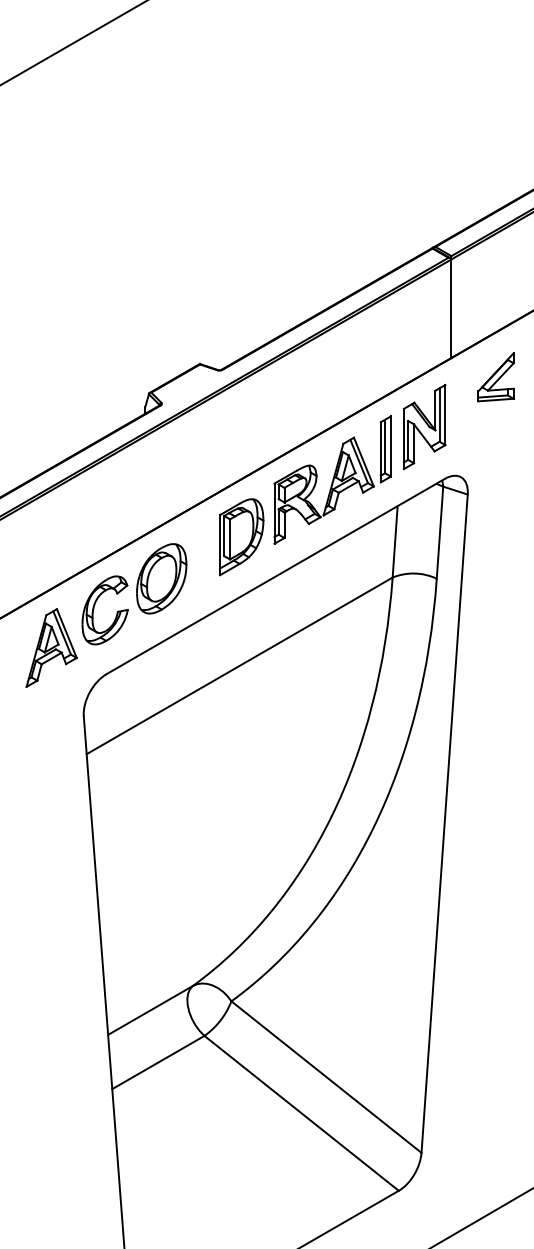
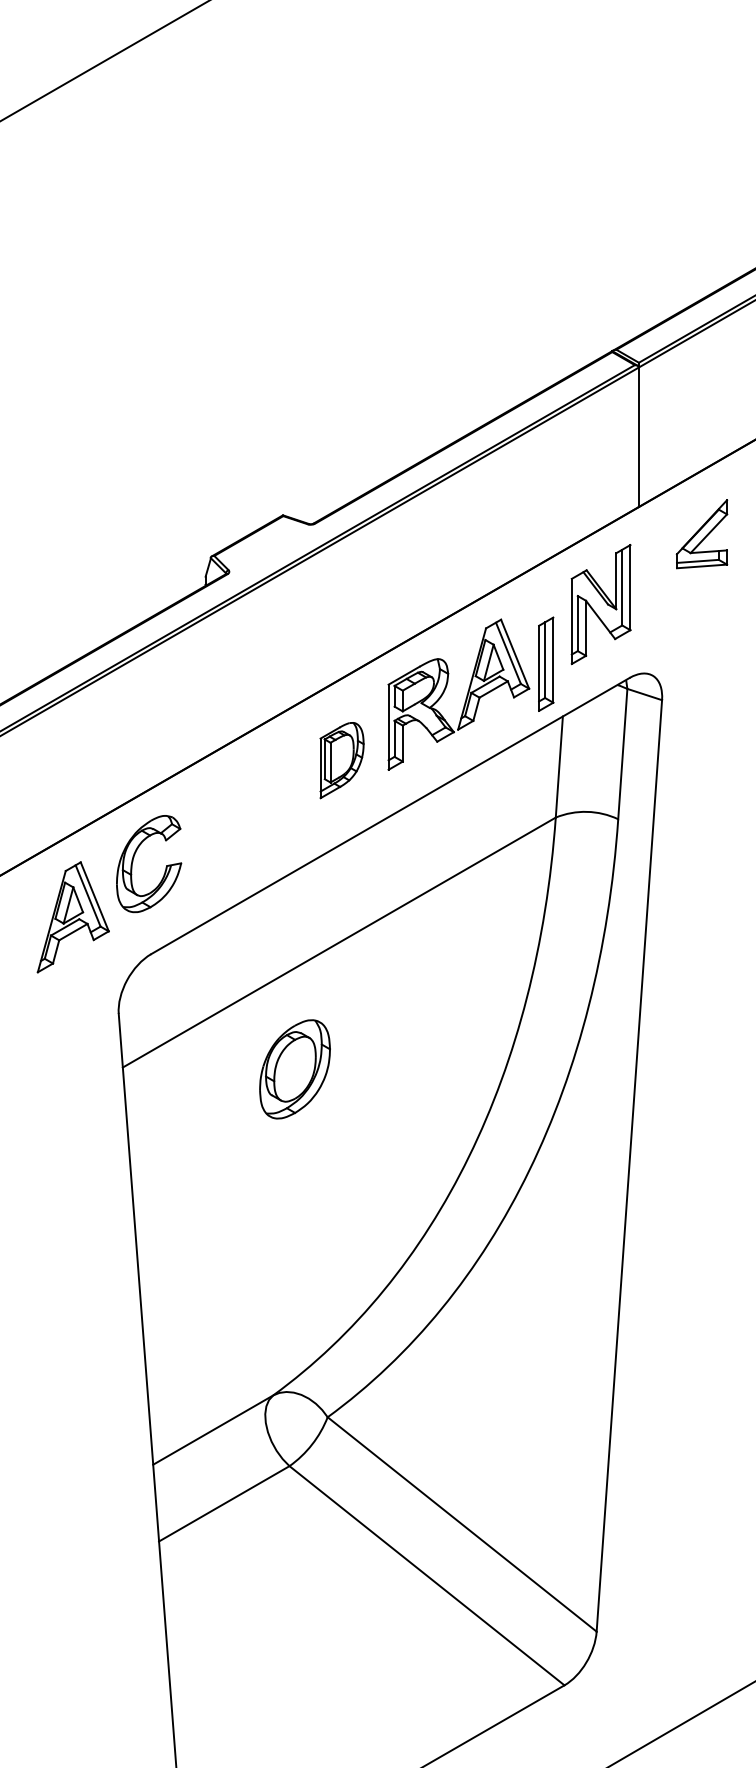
part: (386, 448) -> (546, 663), moved
part: (241, 537) -> (341, 760), size x0.7
part: (161, 578) -> (294, 1069), moved

